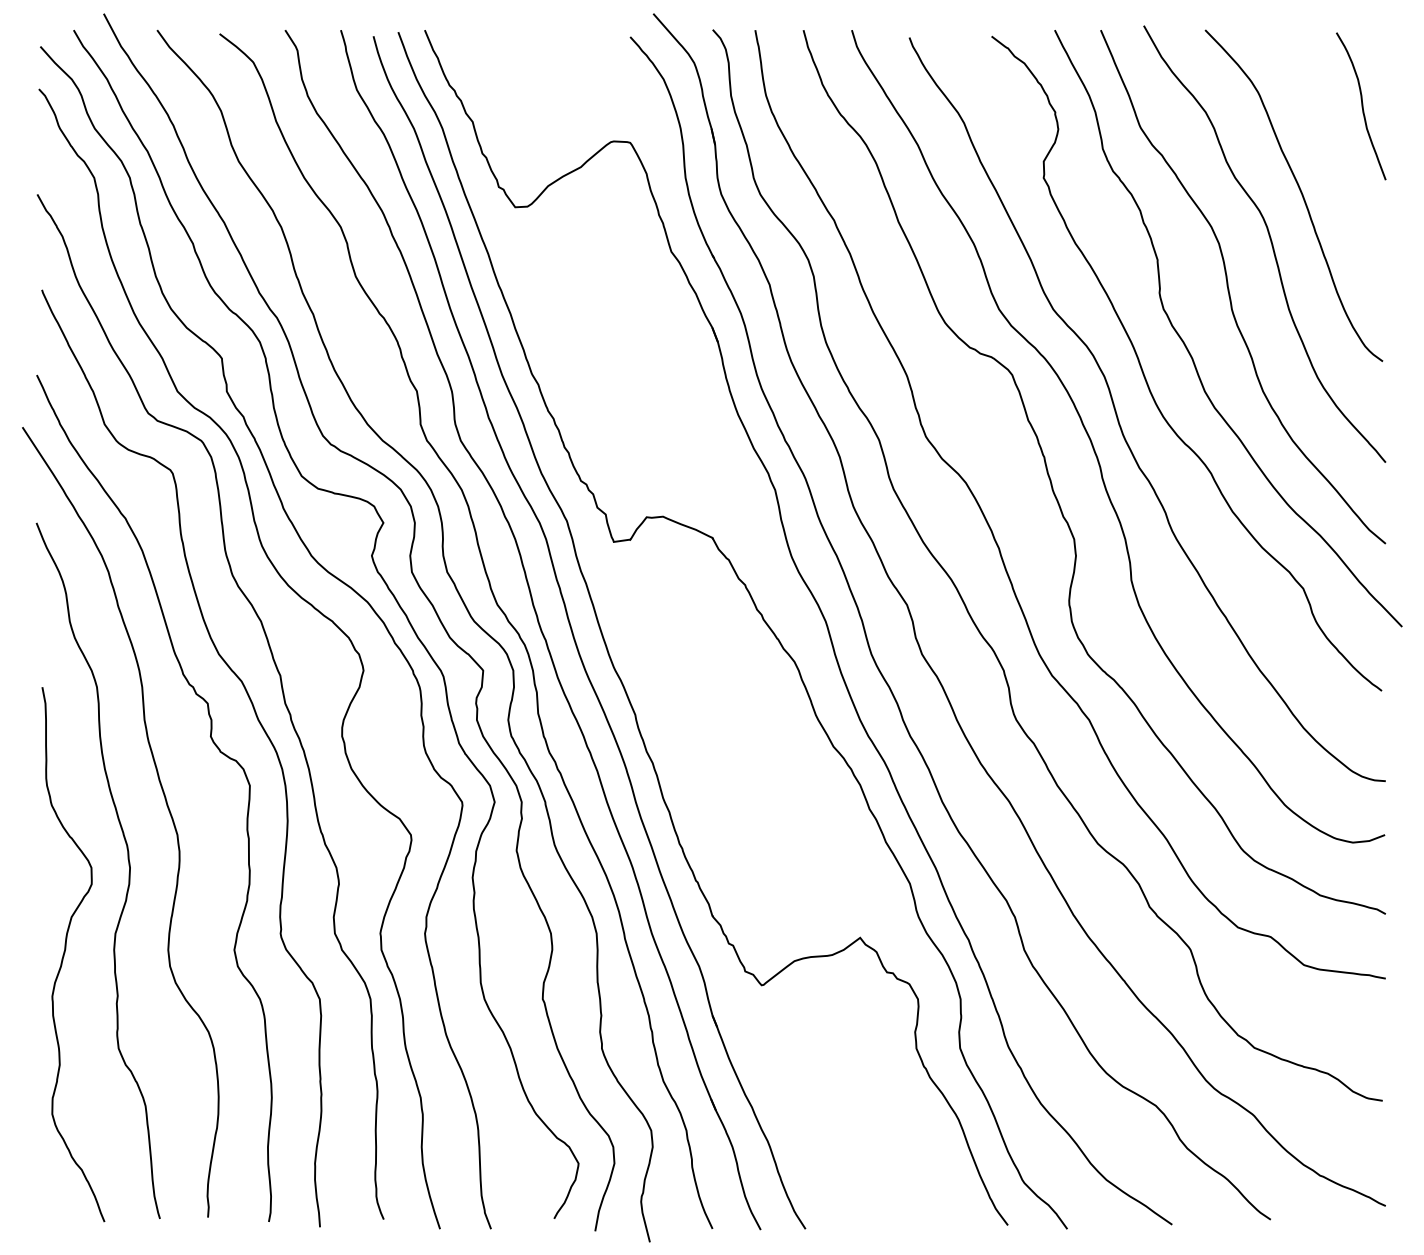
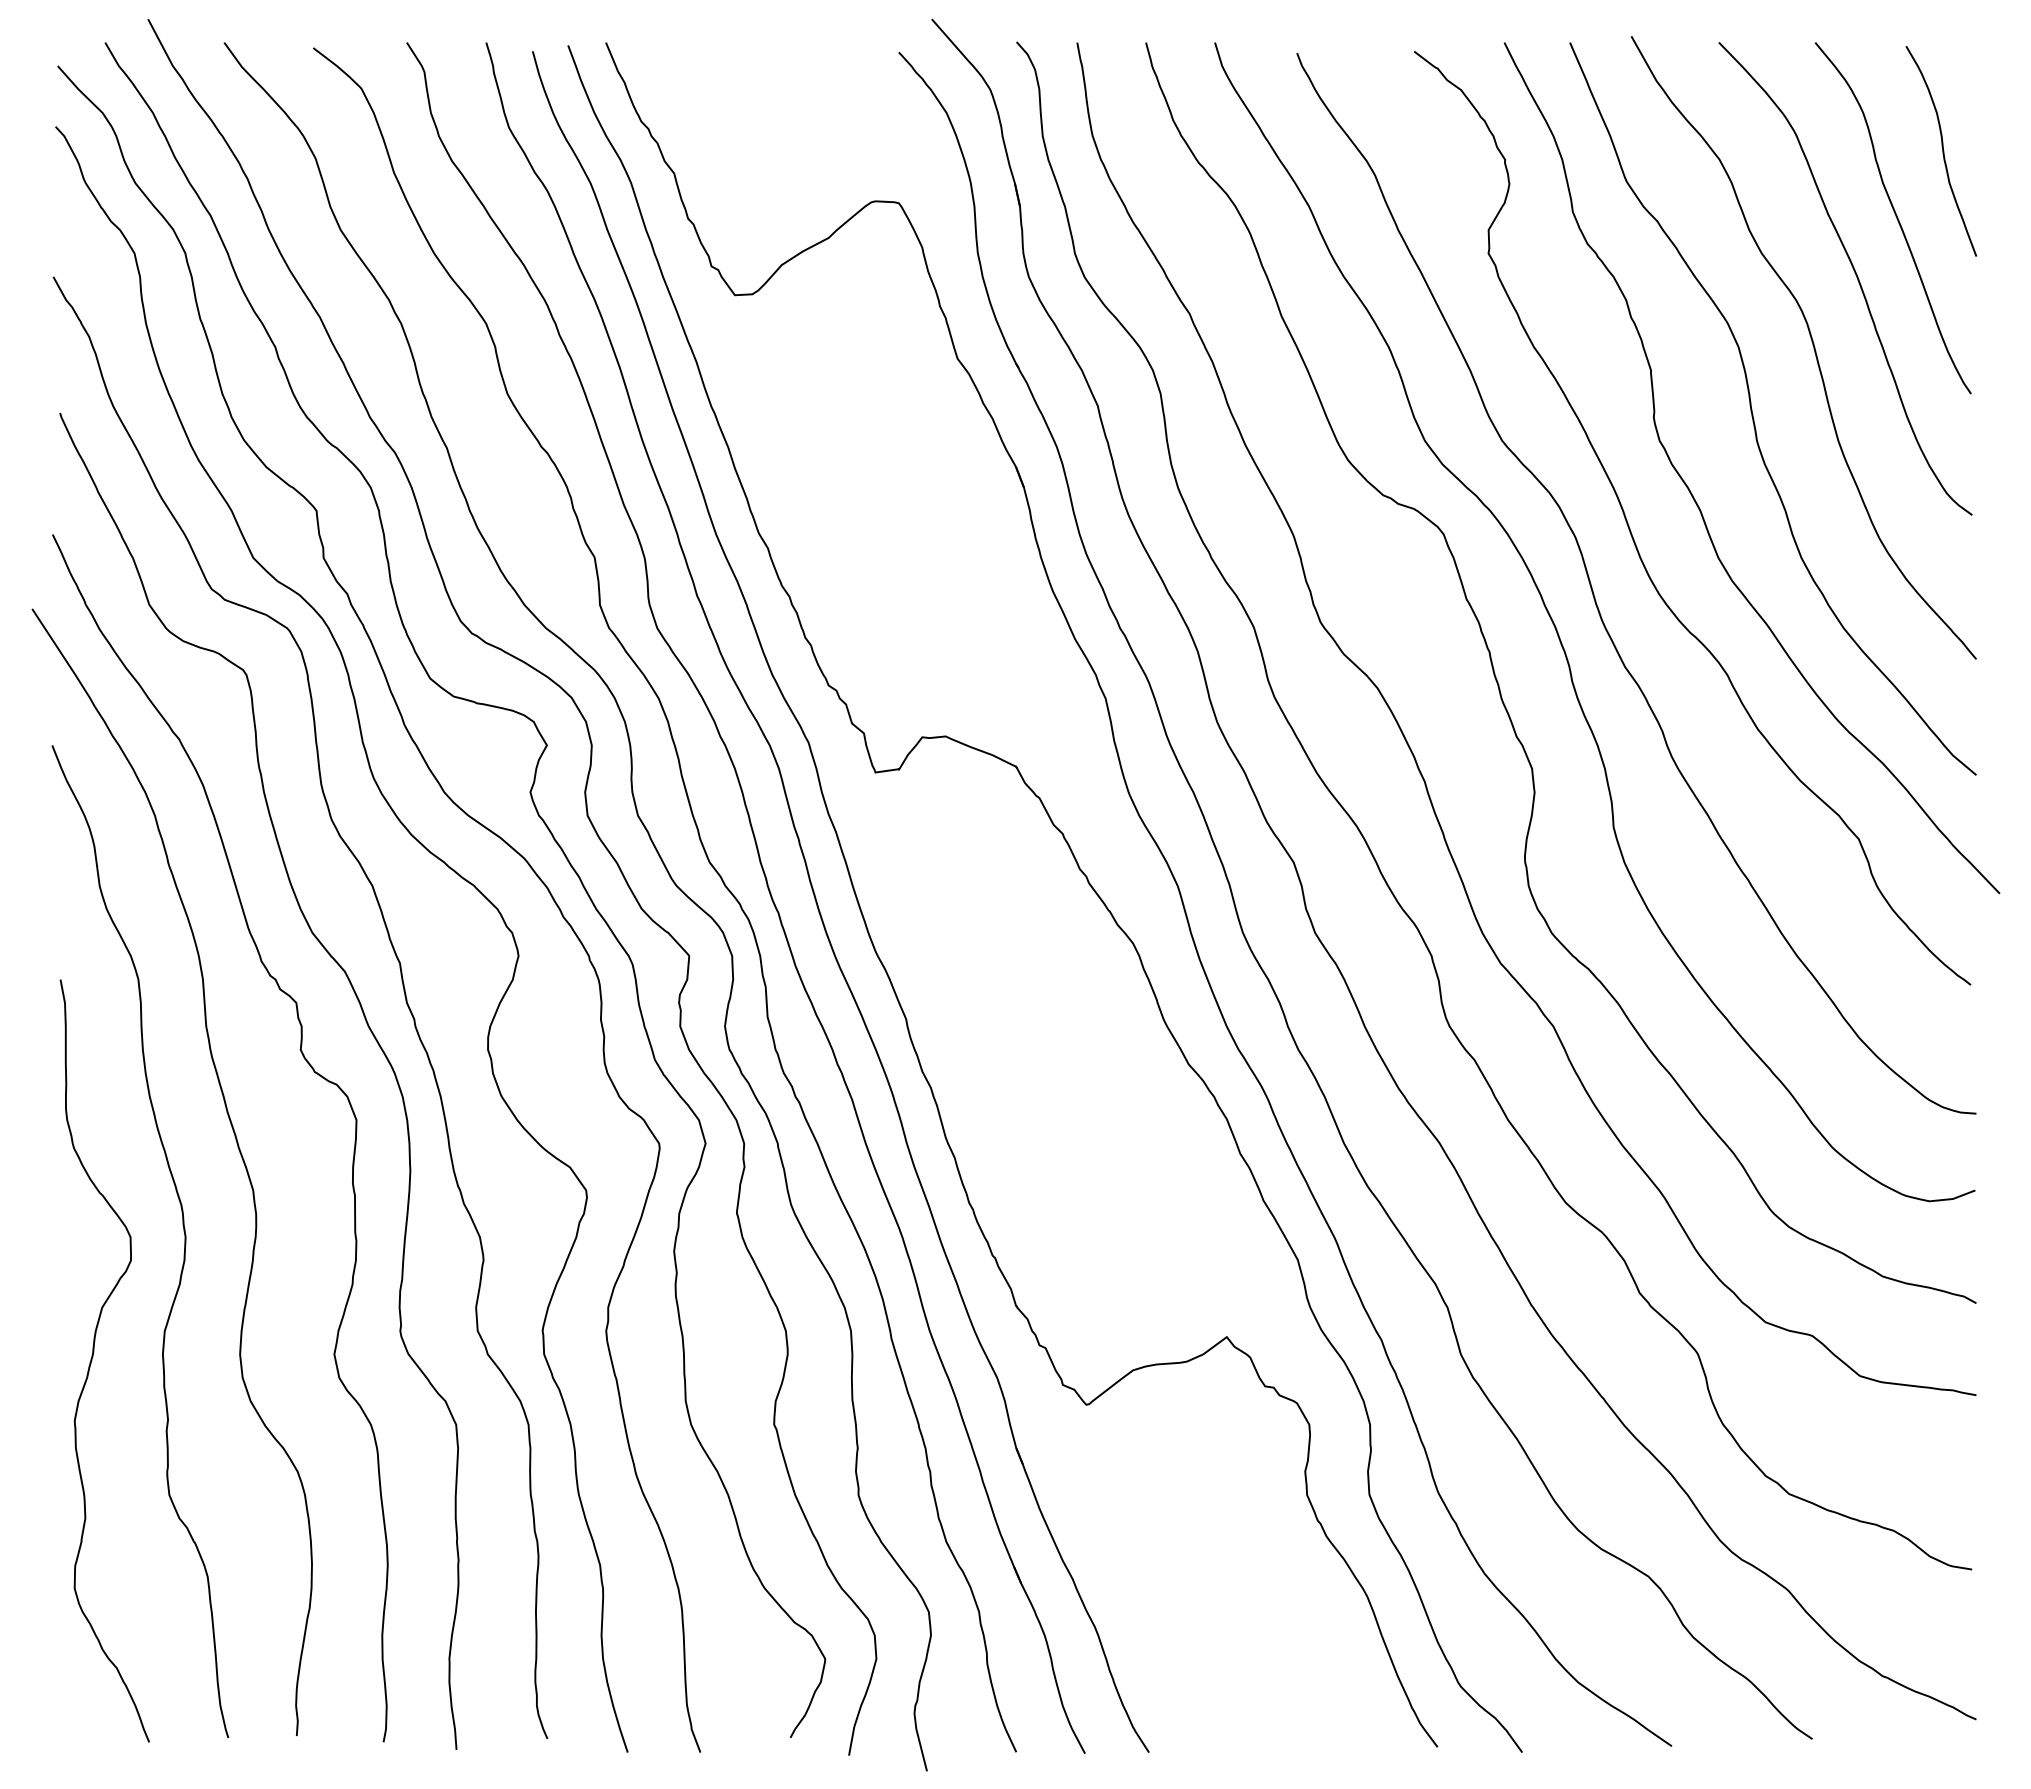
curve: (1329, 152) -> (1895, 216), added

